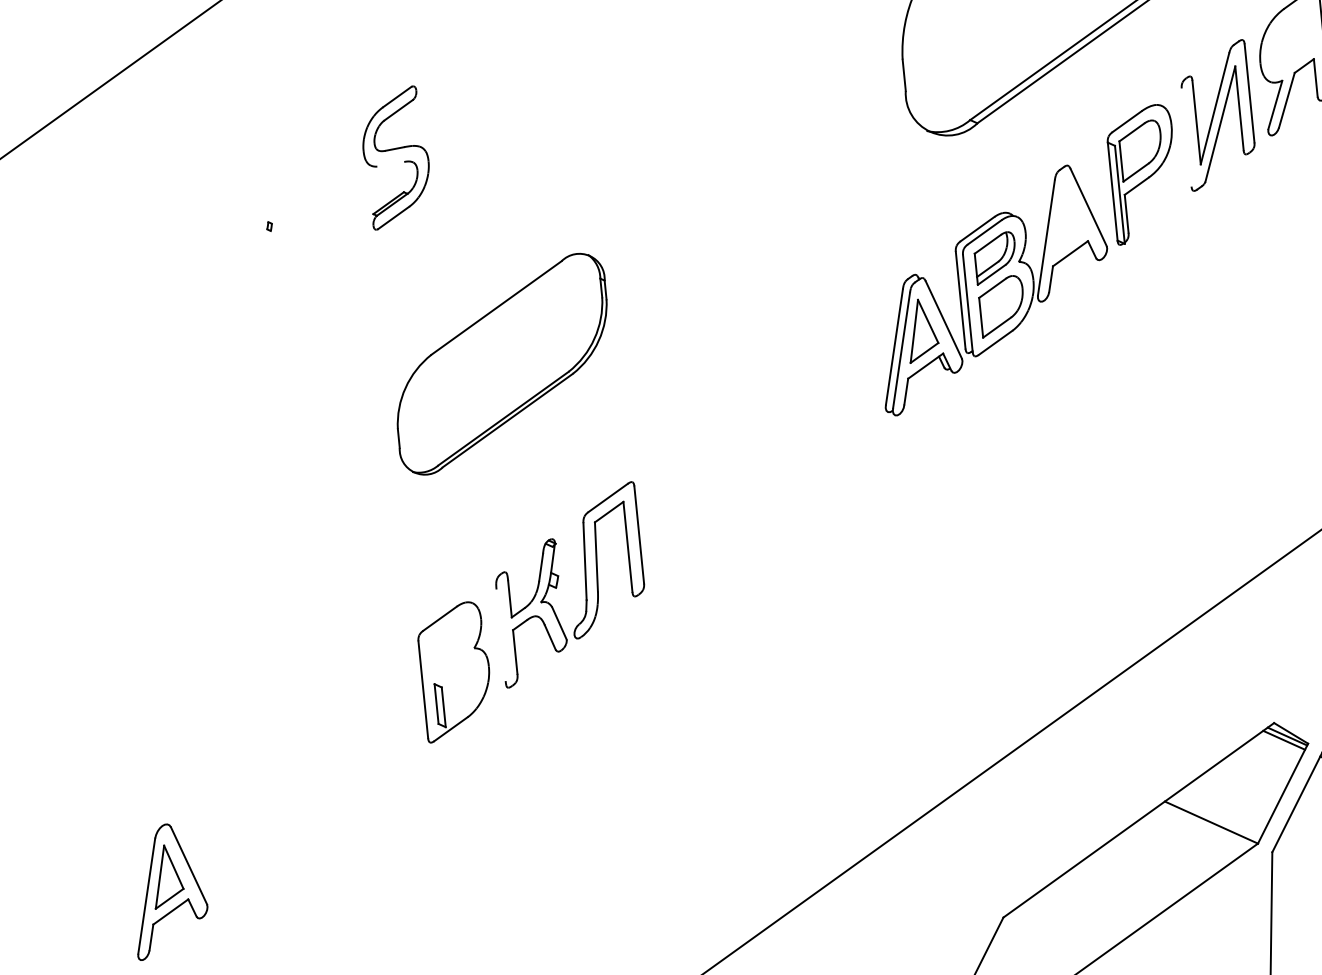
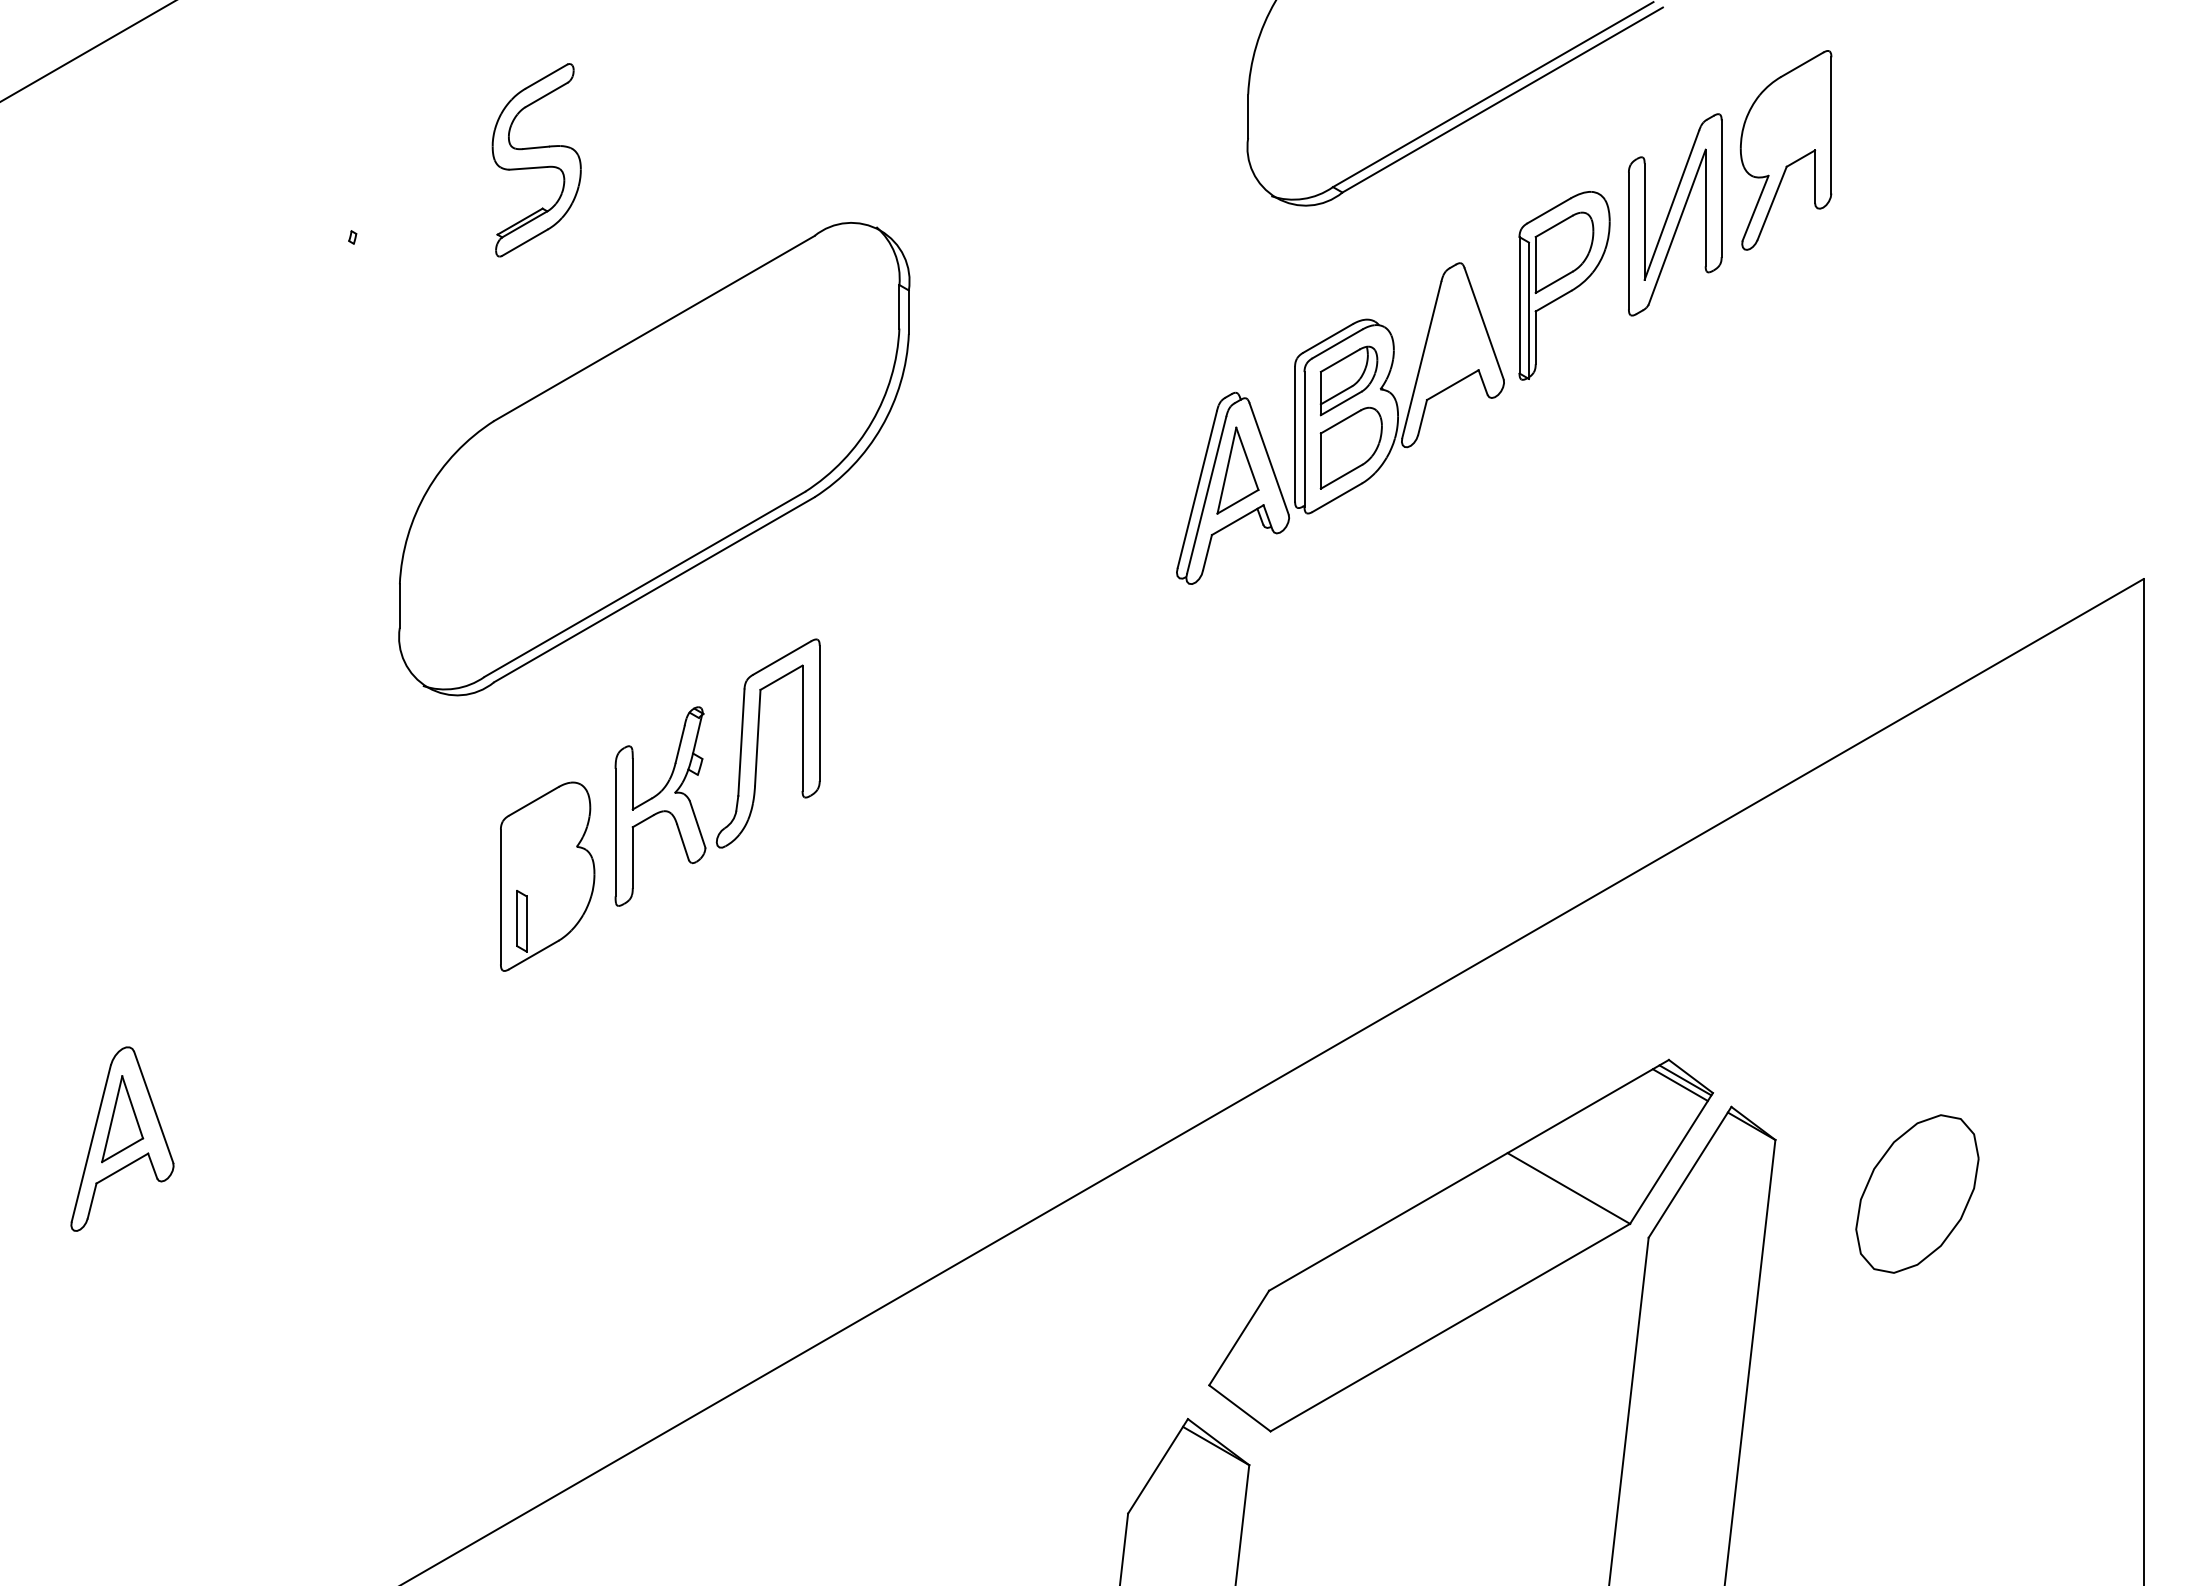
line: (1186, 137) -> (1628, 240), added
line: (390, 164) -> (528, 168), added
part: (502, 364) -> (654, 459), size x1.67
line: (501, 635) -> (615, 832), added

